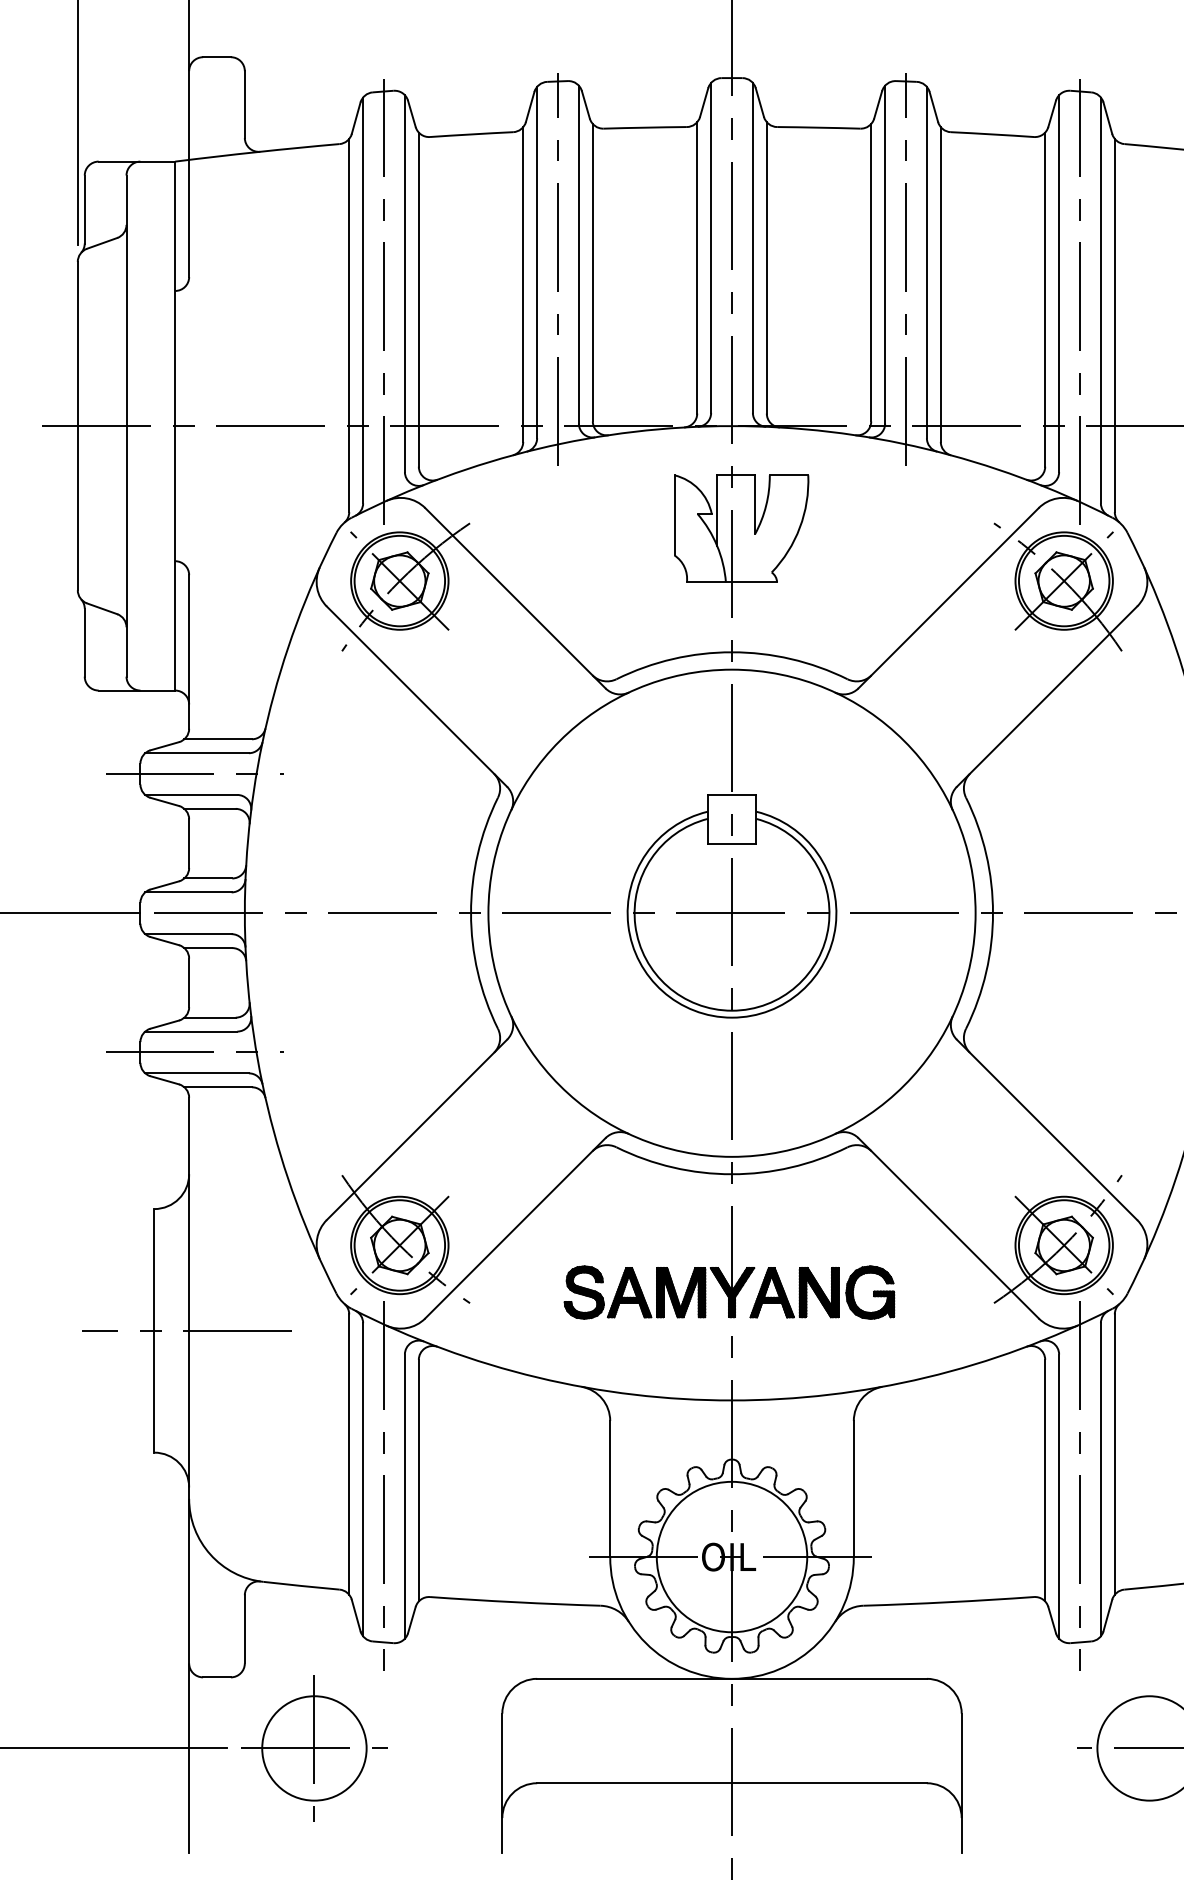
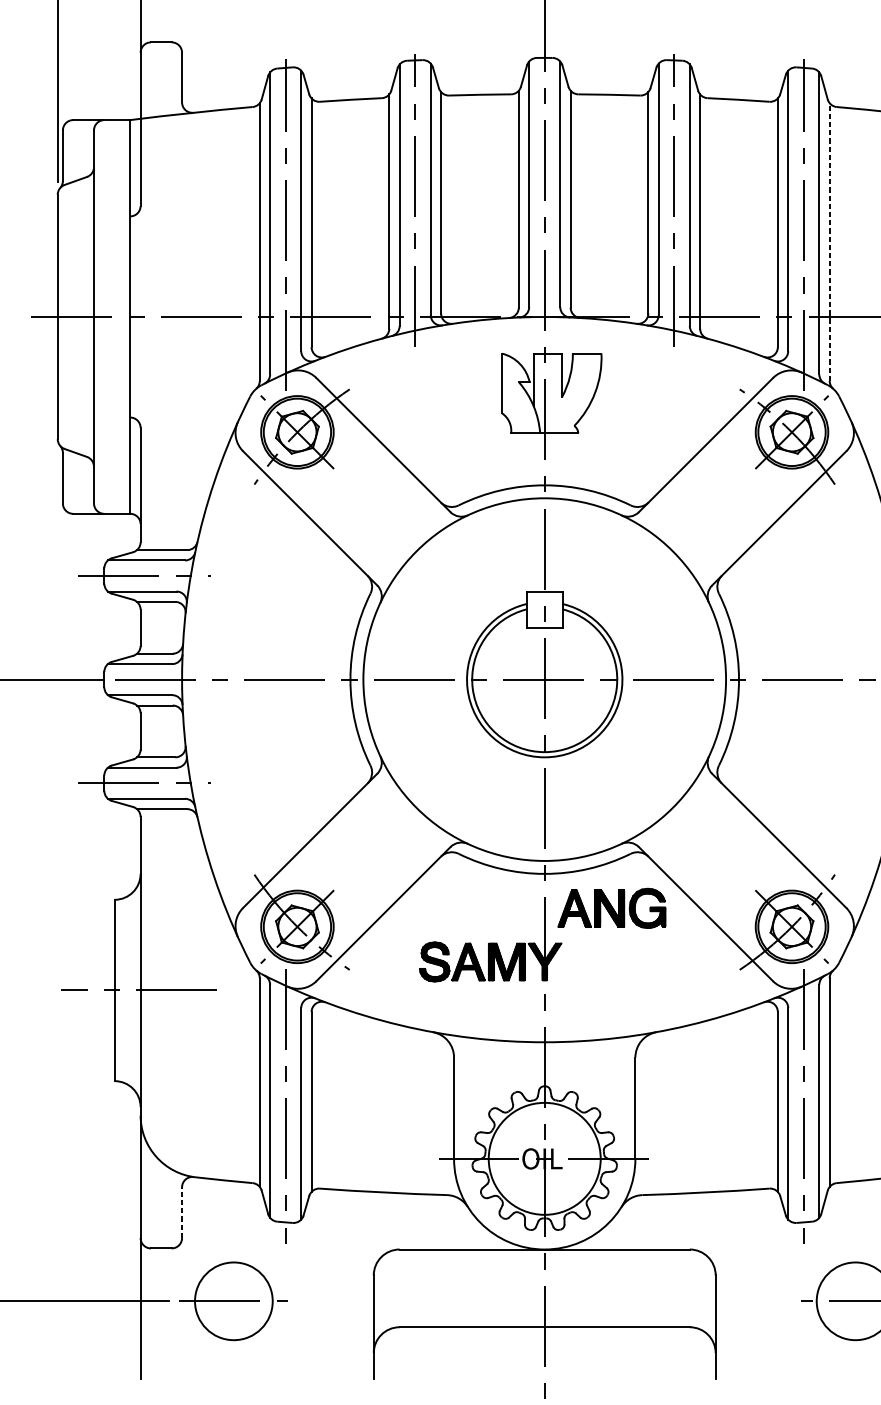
line: (1114, 325) -> (829, 242), solid -> dashed
part: (822, 1292) -> (612, 908), moved
line: (244, 1628) -> (181, 1212), solid -> dashed
line: (314, 1748) -> (233, 1301), removed

